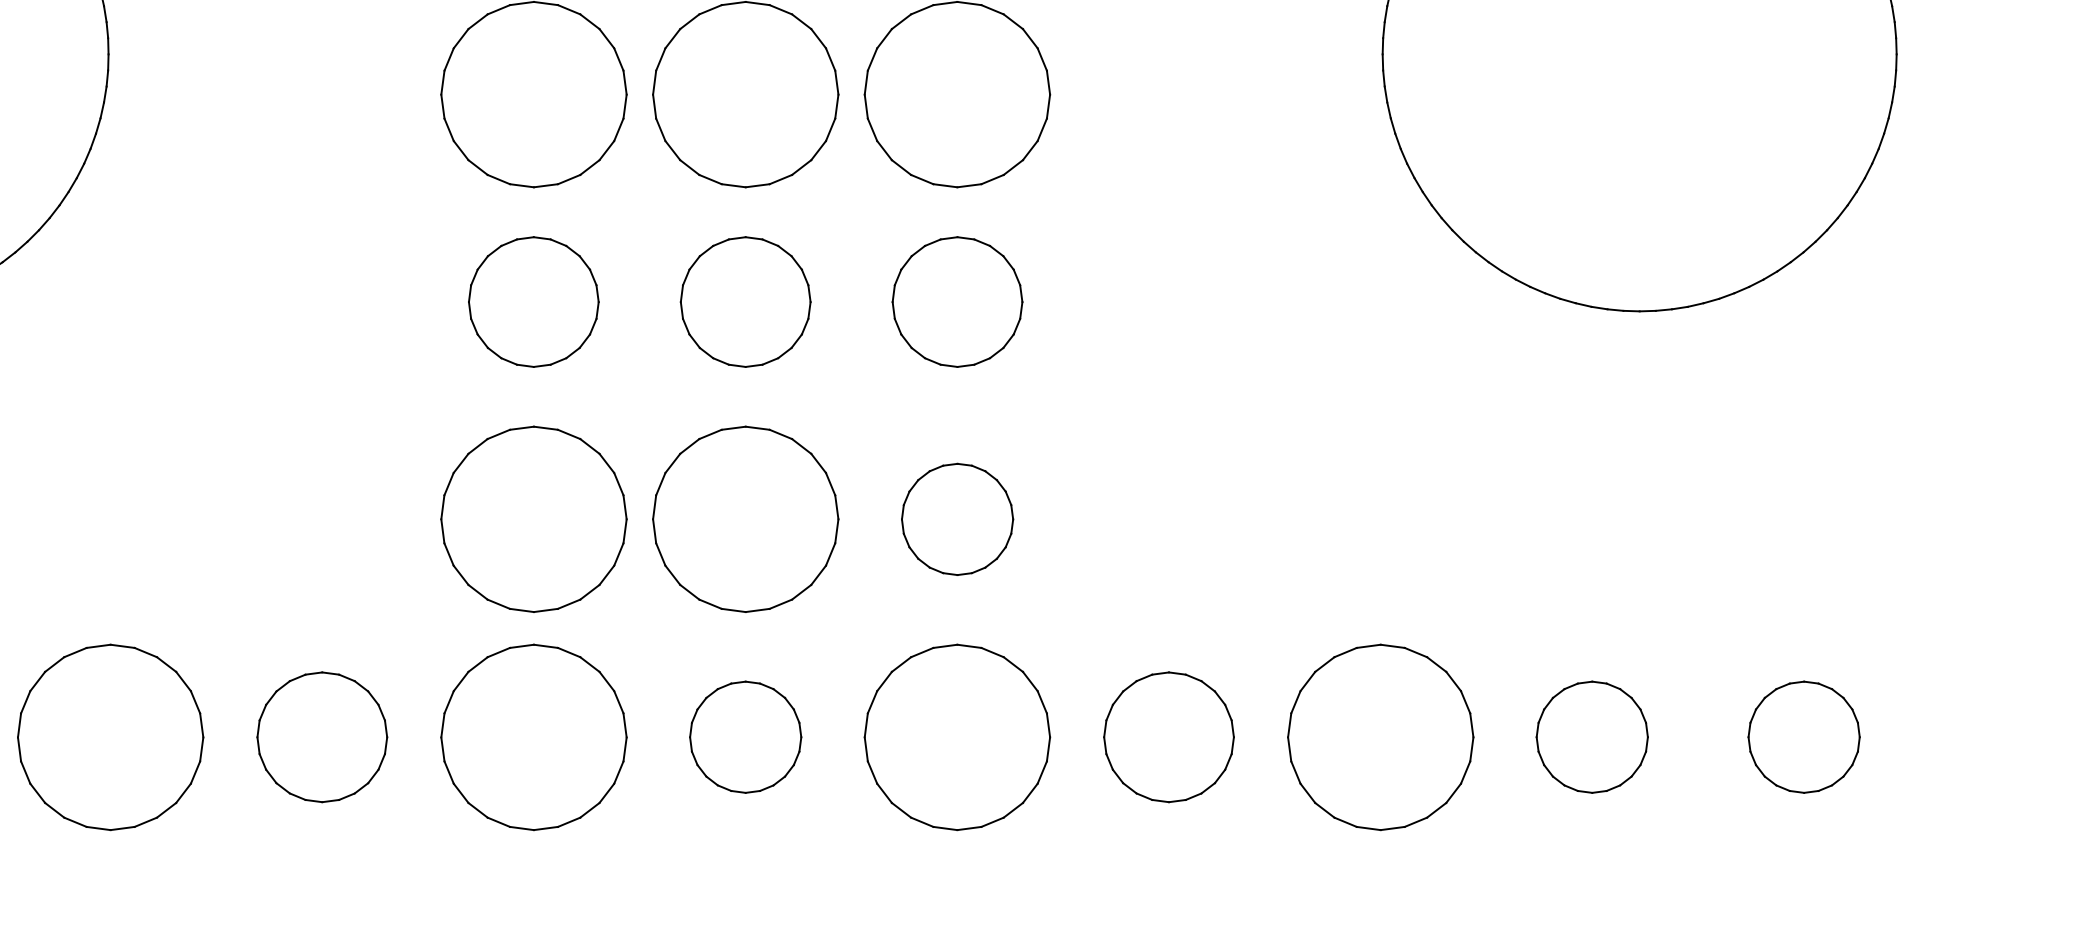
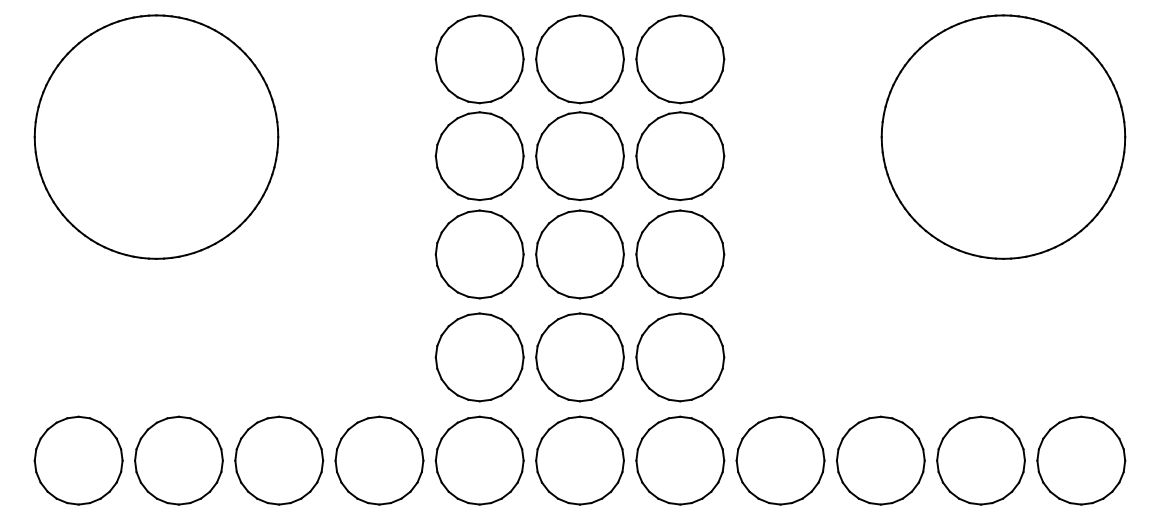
part: (533, 302) -> (479, 254), size x1.43
part: (744, 302) -> (579, 254), size x1.43
part: (957, 302) -> (680, 254), size x1.43
part: (957, 519) -> (680, 357), size x1.67
part: (322, 737) -> (379, 460), size x1.43
part: (744, 737) -> (579, 460), size x1.67
part: (1168, 737) -> (780, 460), size x1.43
part: (1591, 737) -> (980, 460), size x1.67
part: (1804, 737) -> (1081, 460), size x1.67

